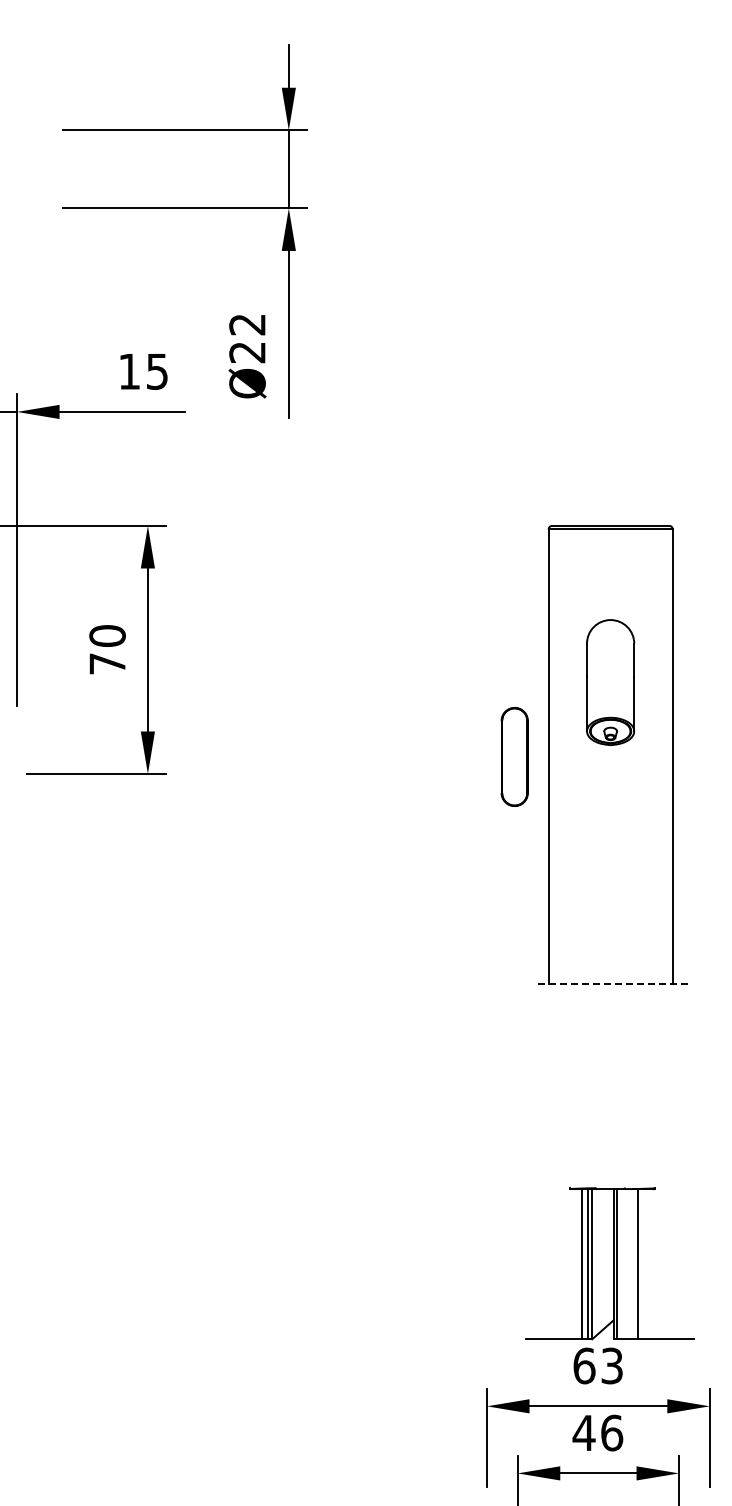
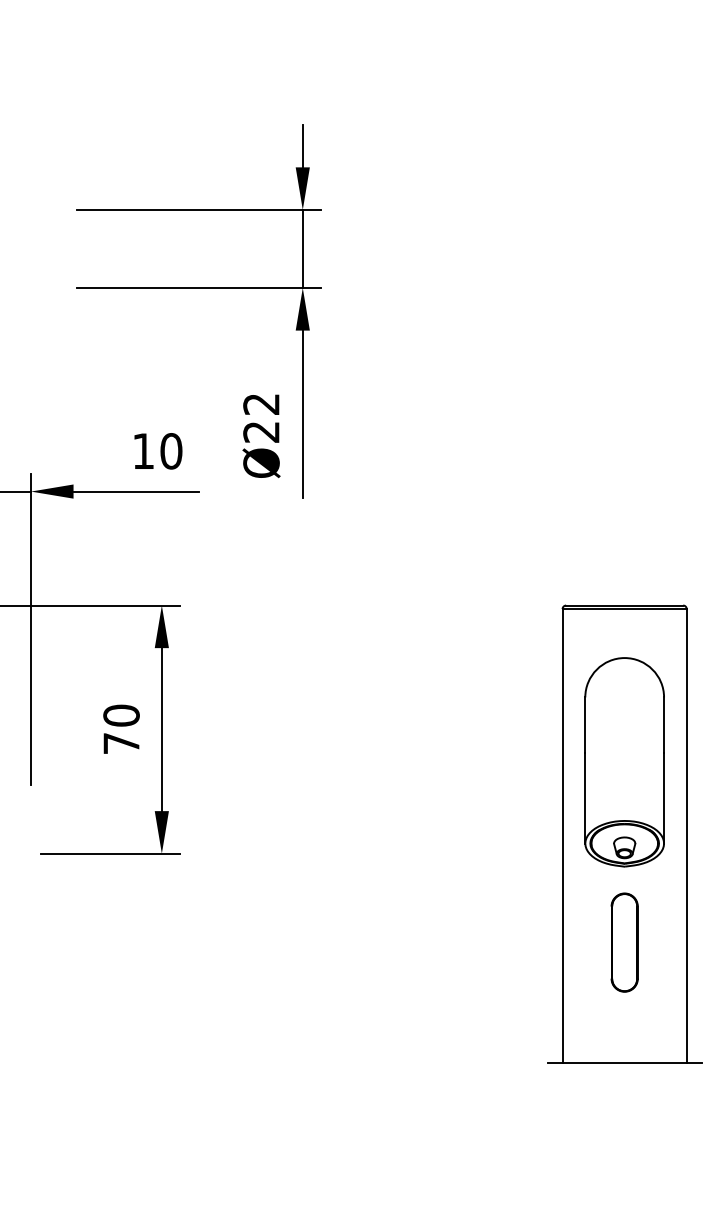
text: (157, 371) -> (171, 451), 15 -> 10
part: (610, 682) -> (624, 762), size x1.67
part: (514, 756) -> (624, 942), moved
line: (610, 983) -> (624, 1063), dashed -> solid

